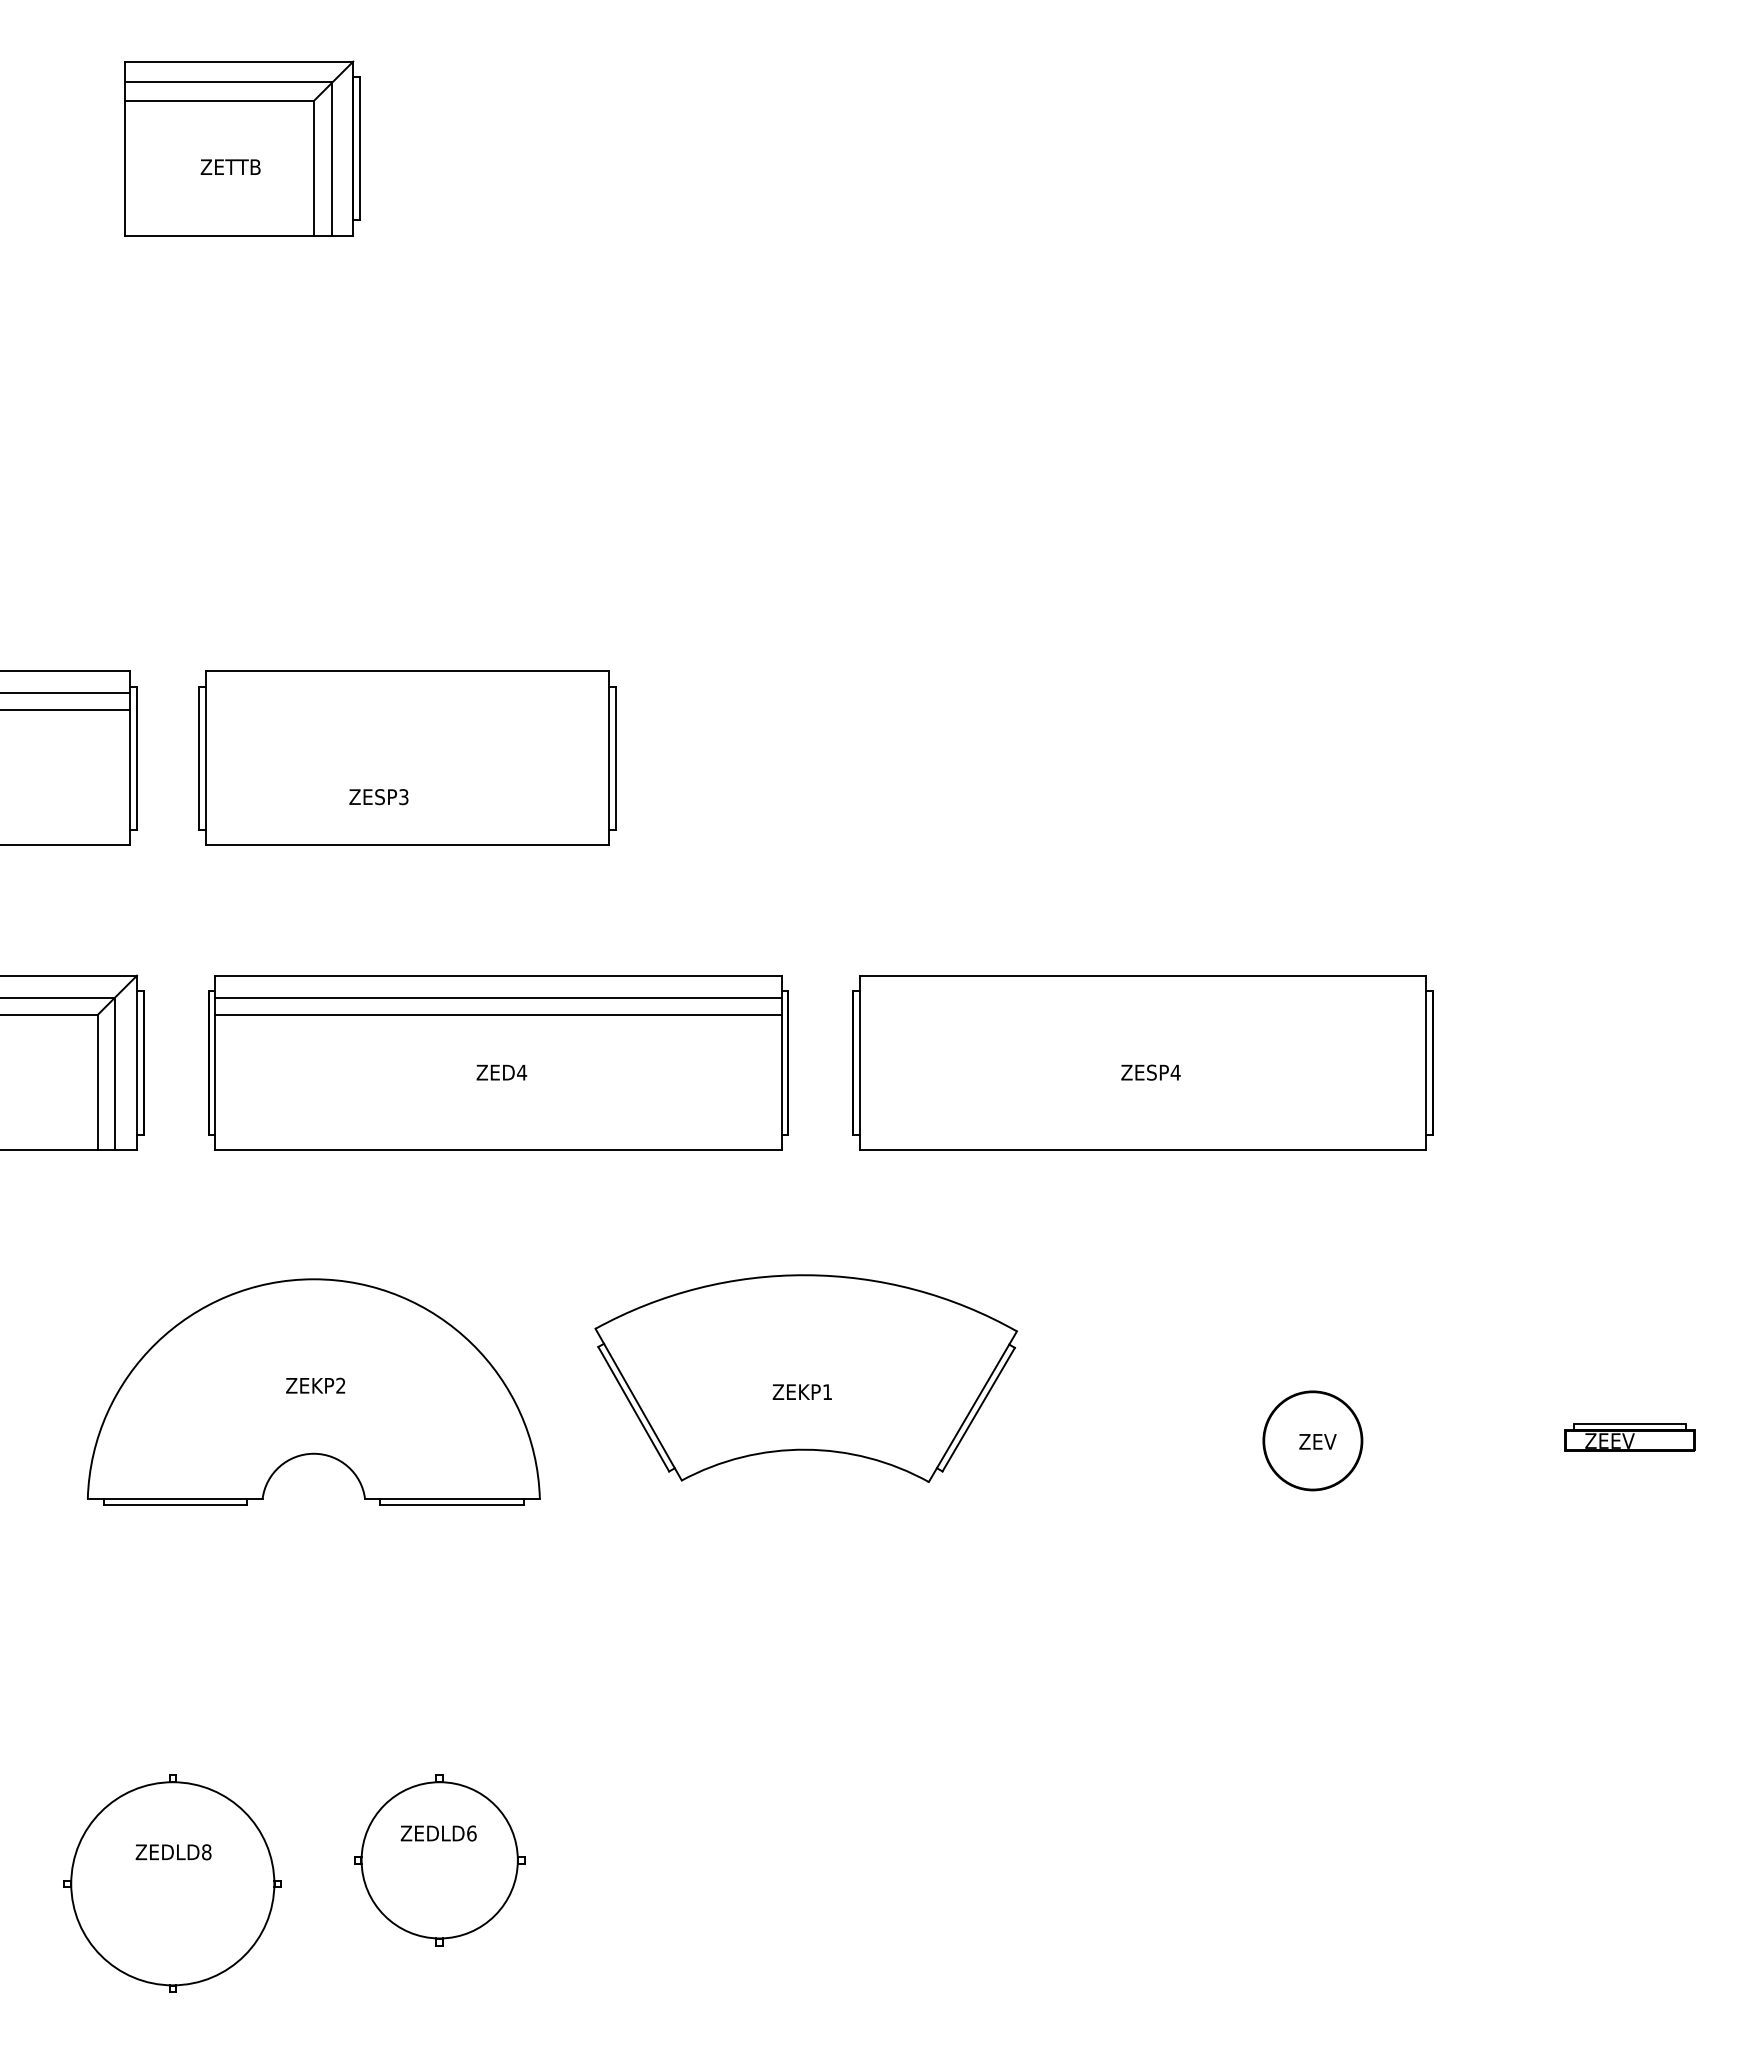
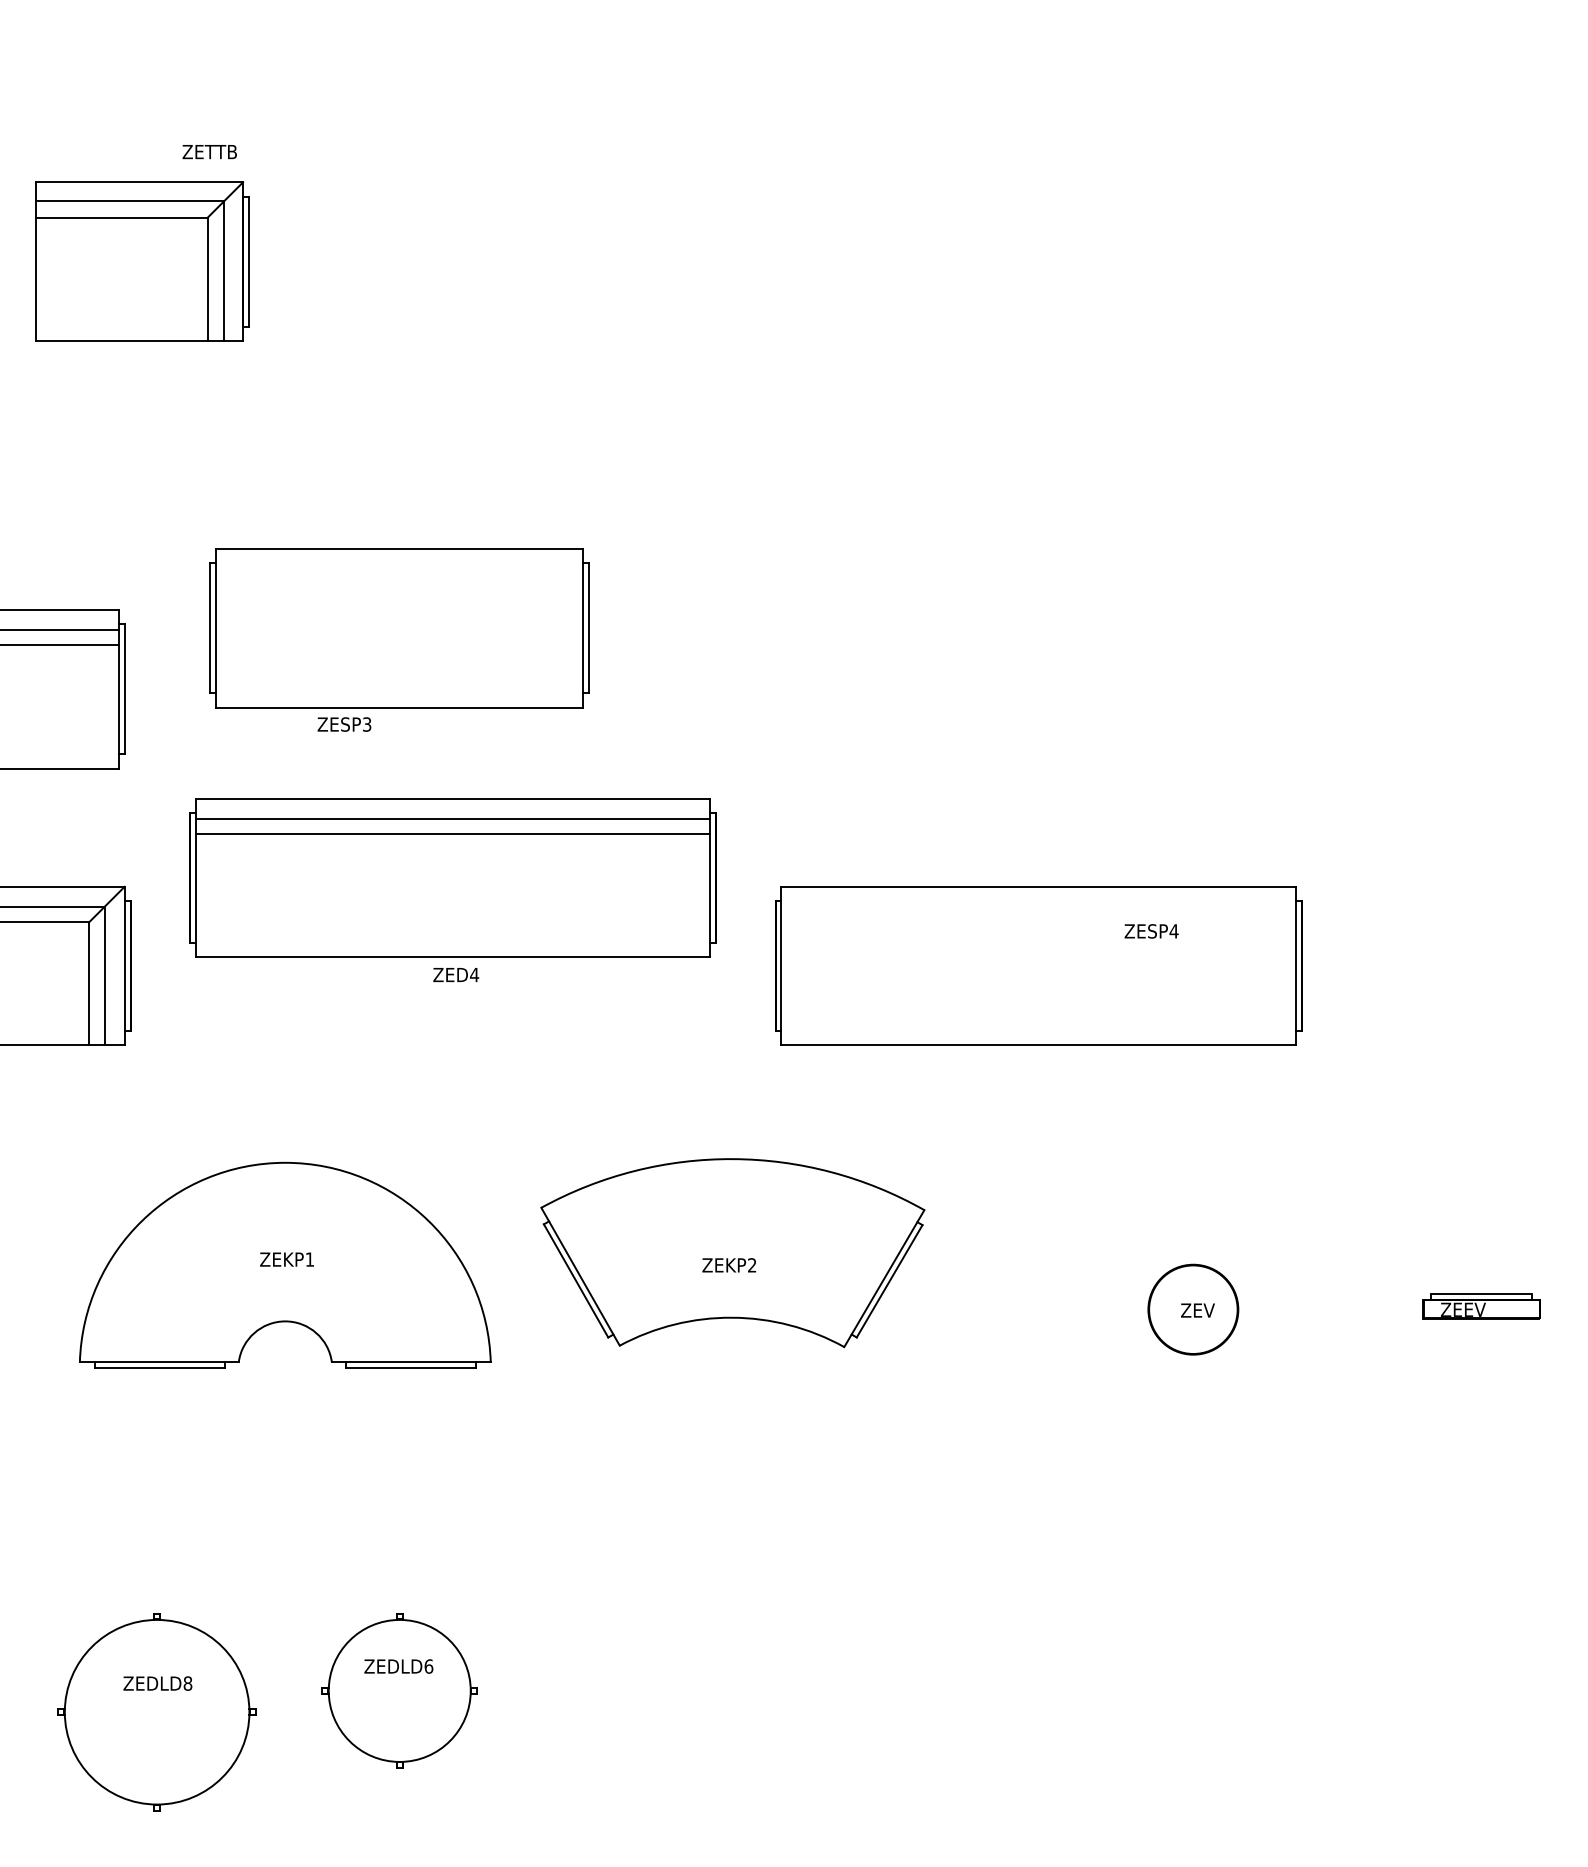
part: (242, 148) -> (142, 261), moved
part: (407, 757) -> (399, 627), moved
part: (498, 1062) -> (453, 877), moved
text: (1150, 1072) -> (1151, 931), moved
text: (340, 1385) -> (309, 1259), ZEKP2 -> ZEKP1
text: (827, 1391) -> (752, 1264), ZEKP1 -> ZEKP2

